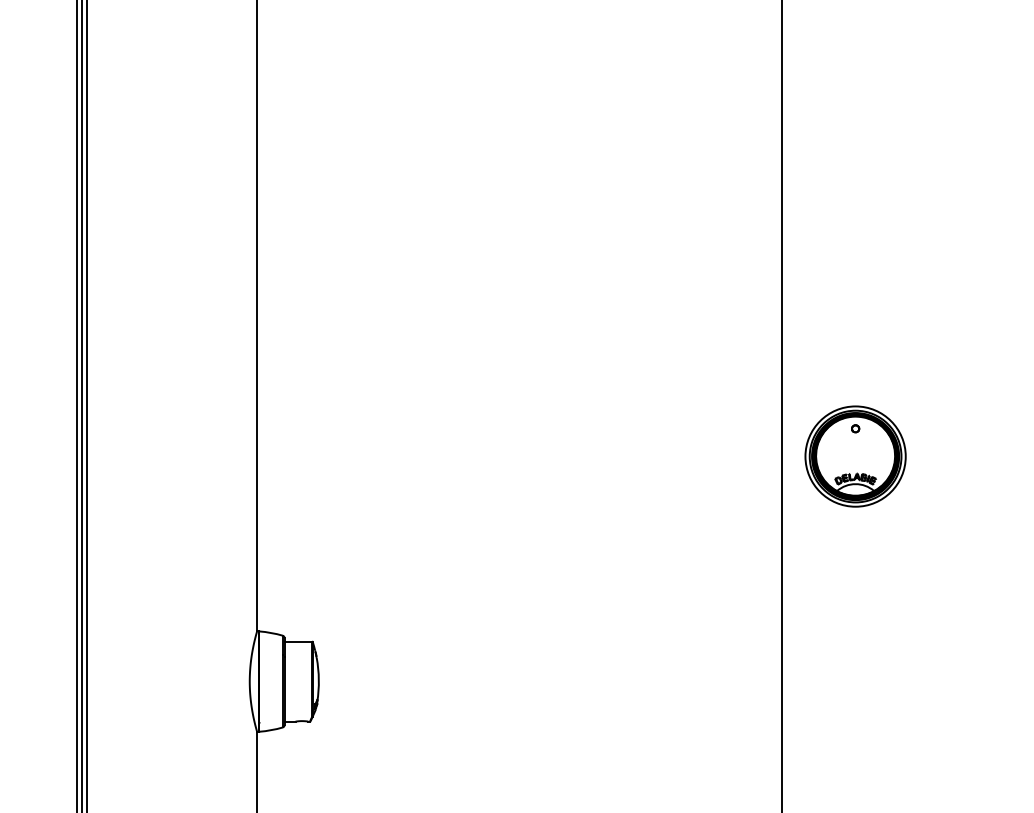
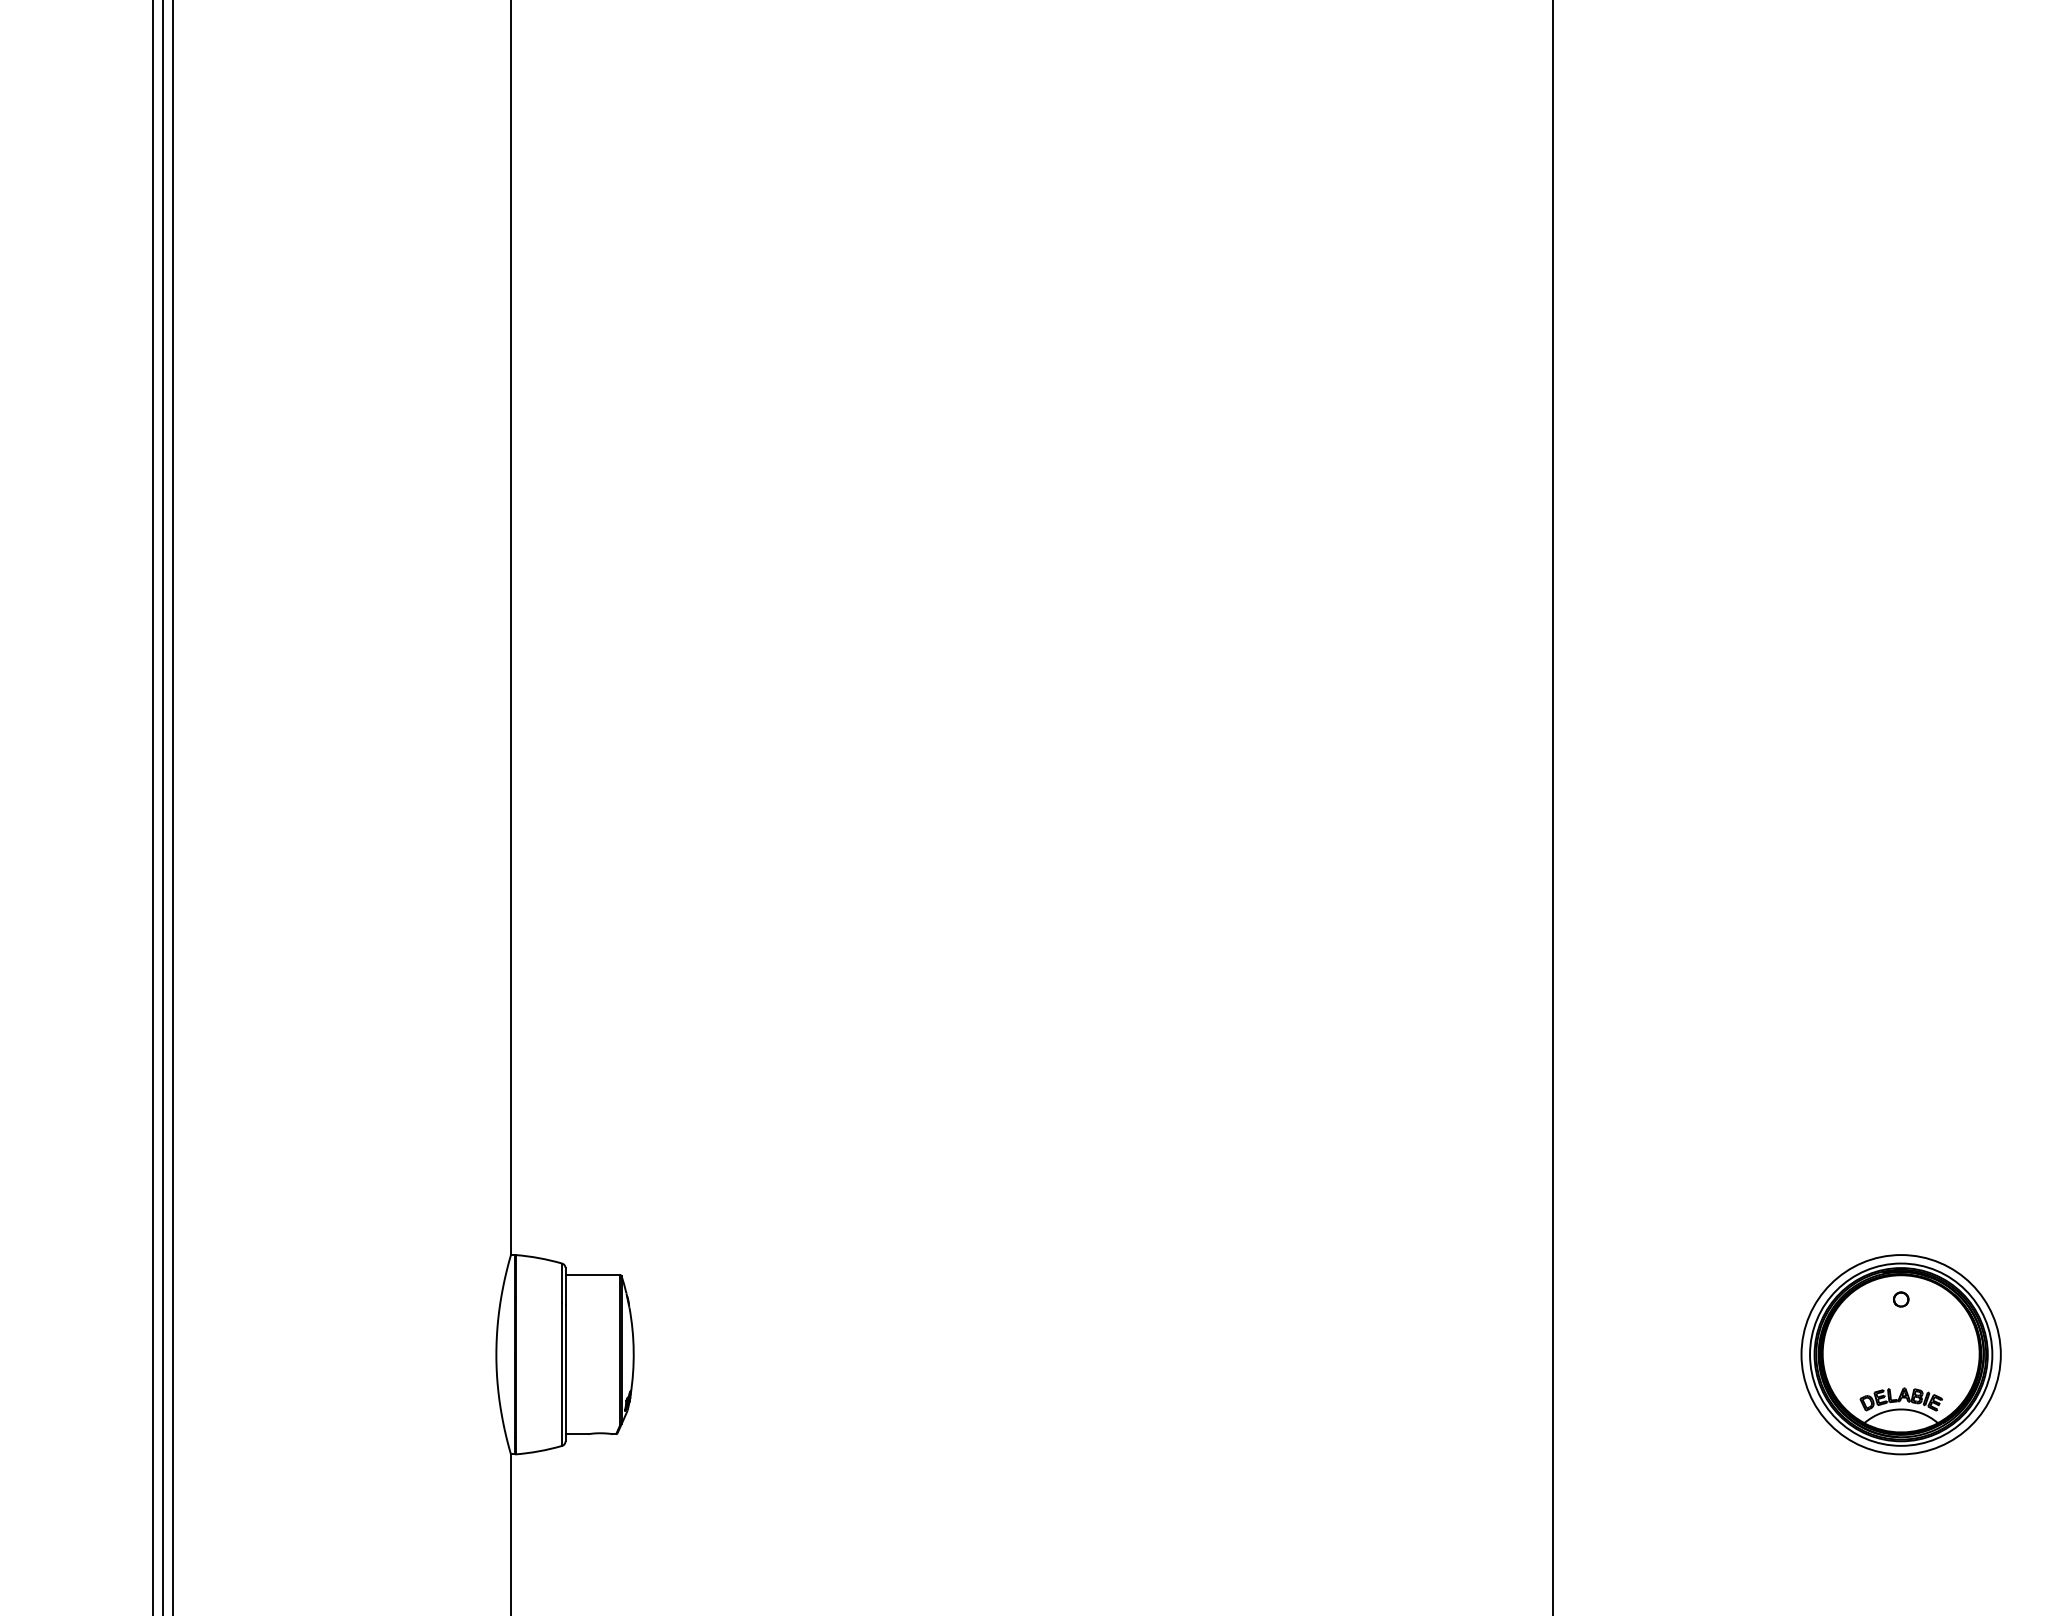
part: (855, 456) -> (1900, 1354), moved

